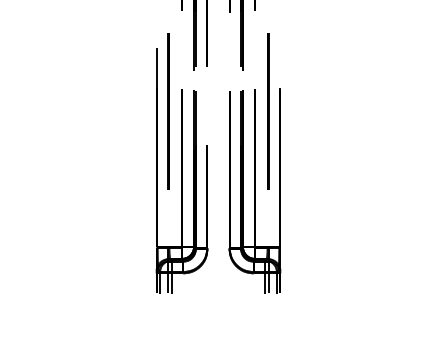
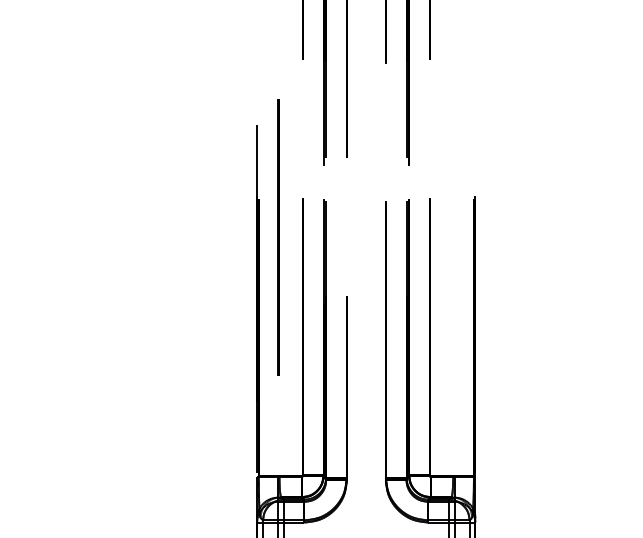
line: (268, 111) -> (454, 237), removed

